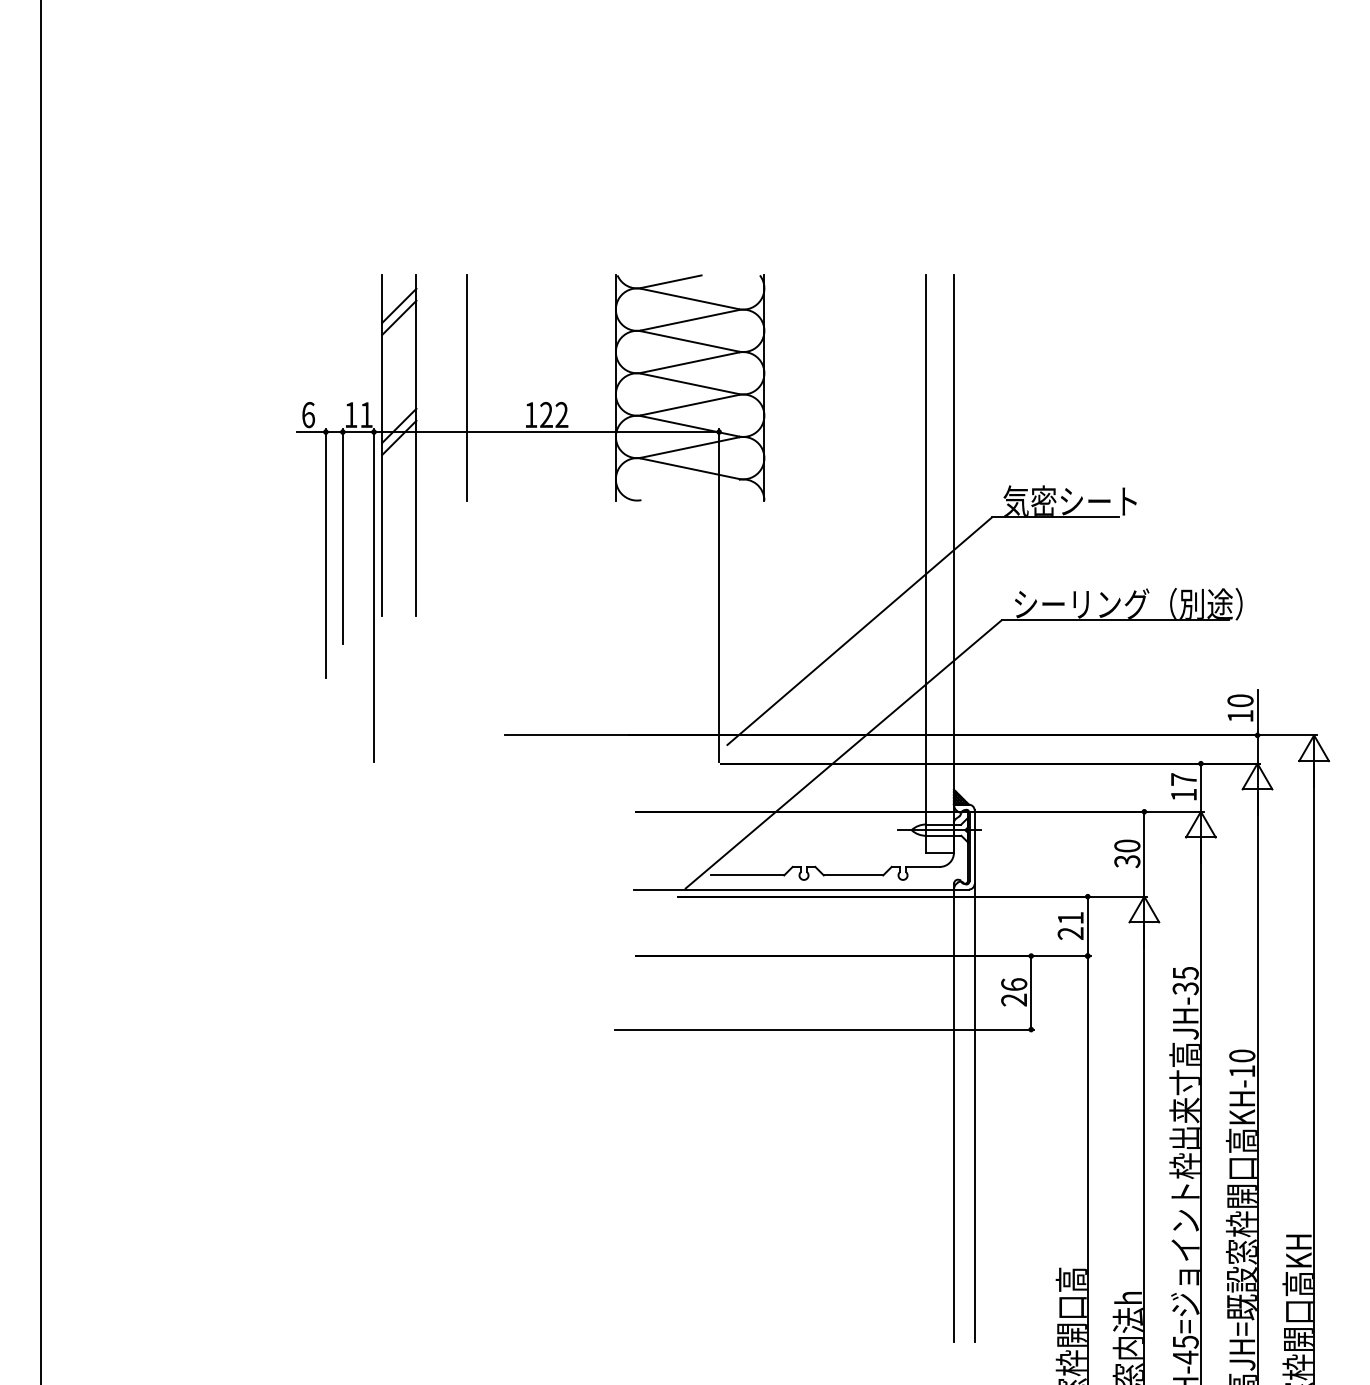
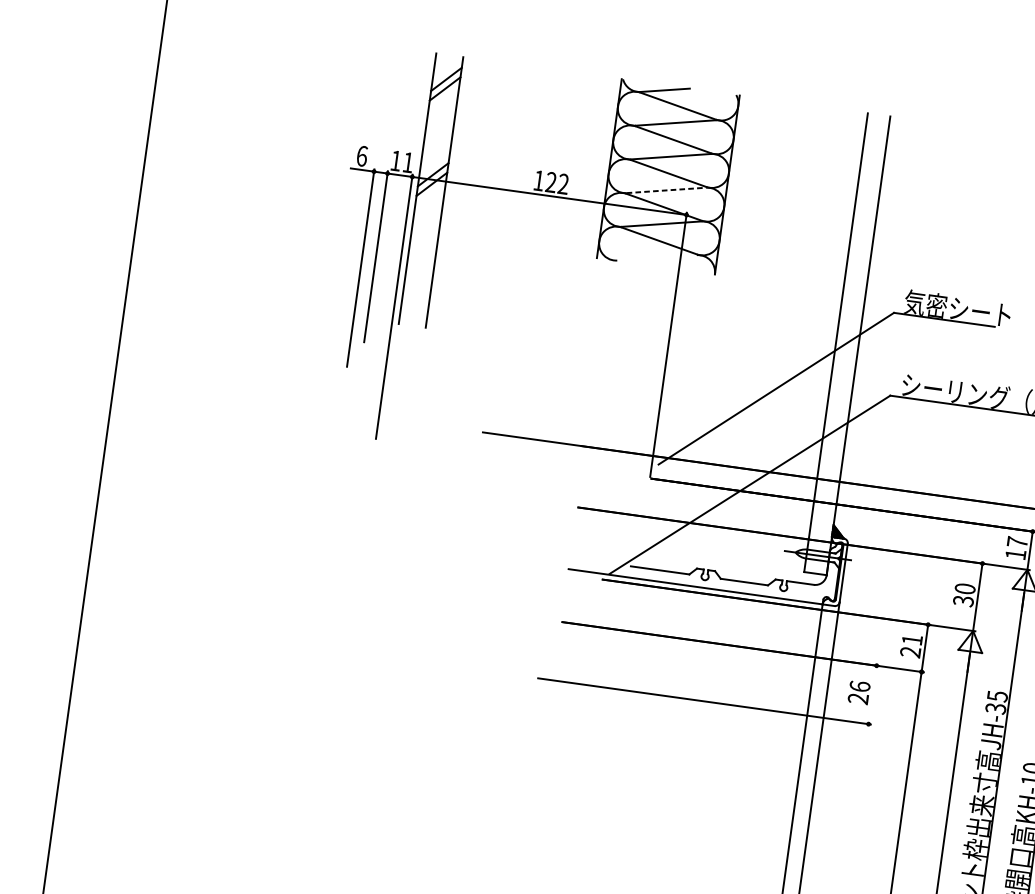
line: (467, 387) -> (491, 151), removed
line: (690, 405) -> (666, 190), solid -> dashed
line: (1031, 992) -> (872, 694), removed

